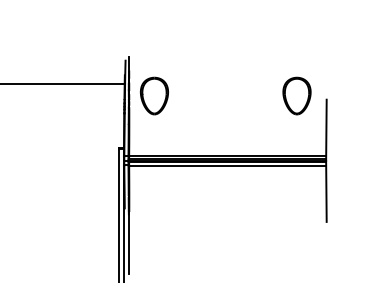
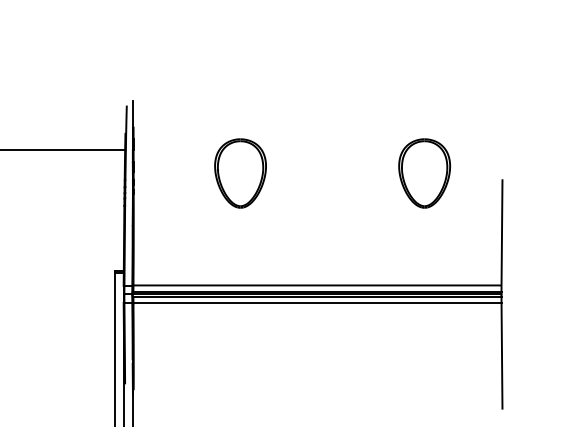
part: (154, 95) -> (240, 172), moved
part: (296, 95) -> (423, 172), moved

